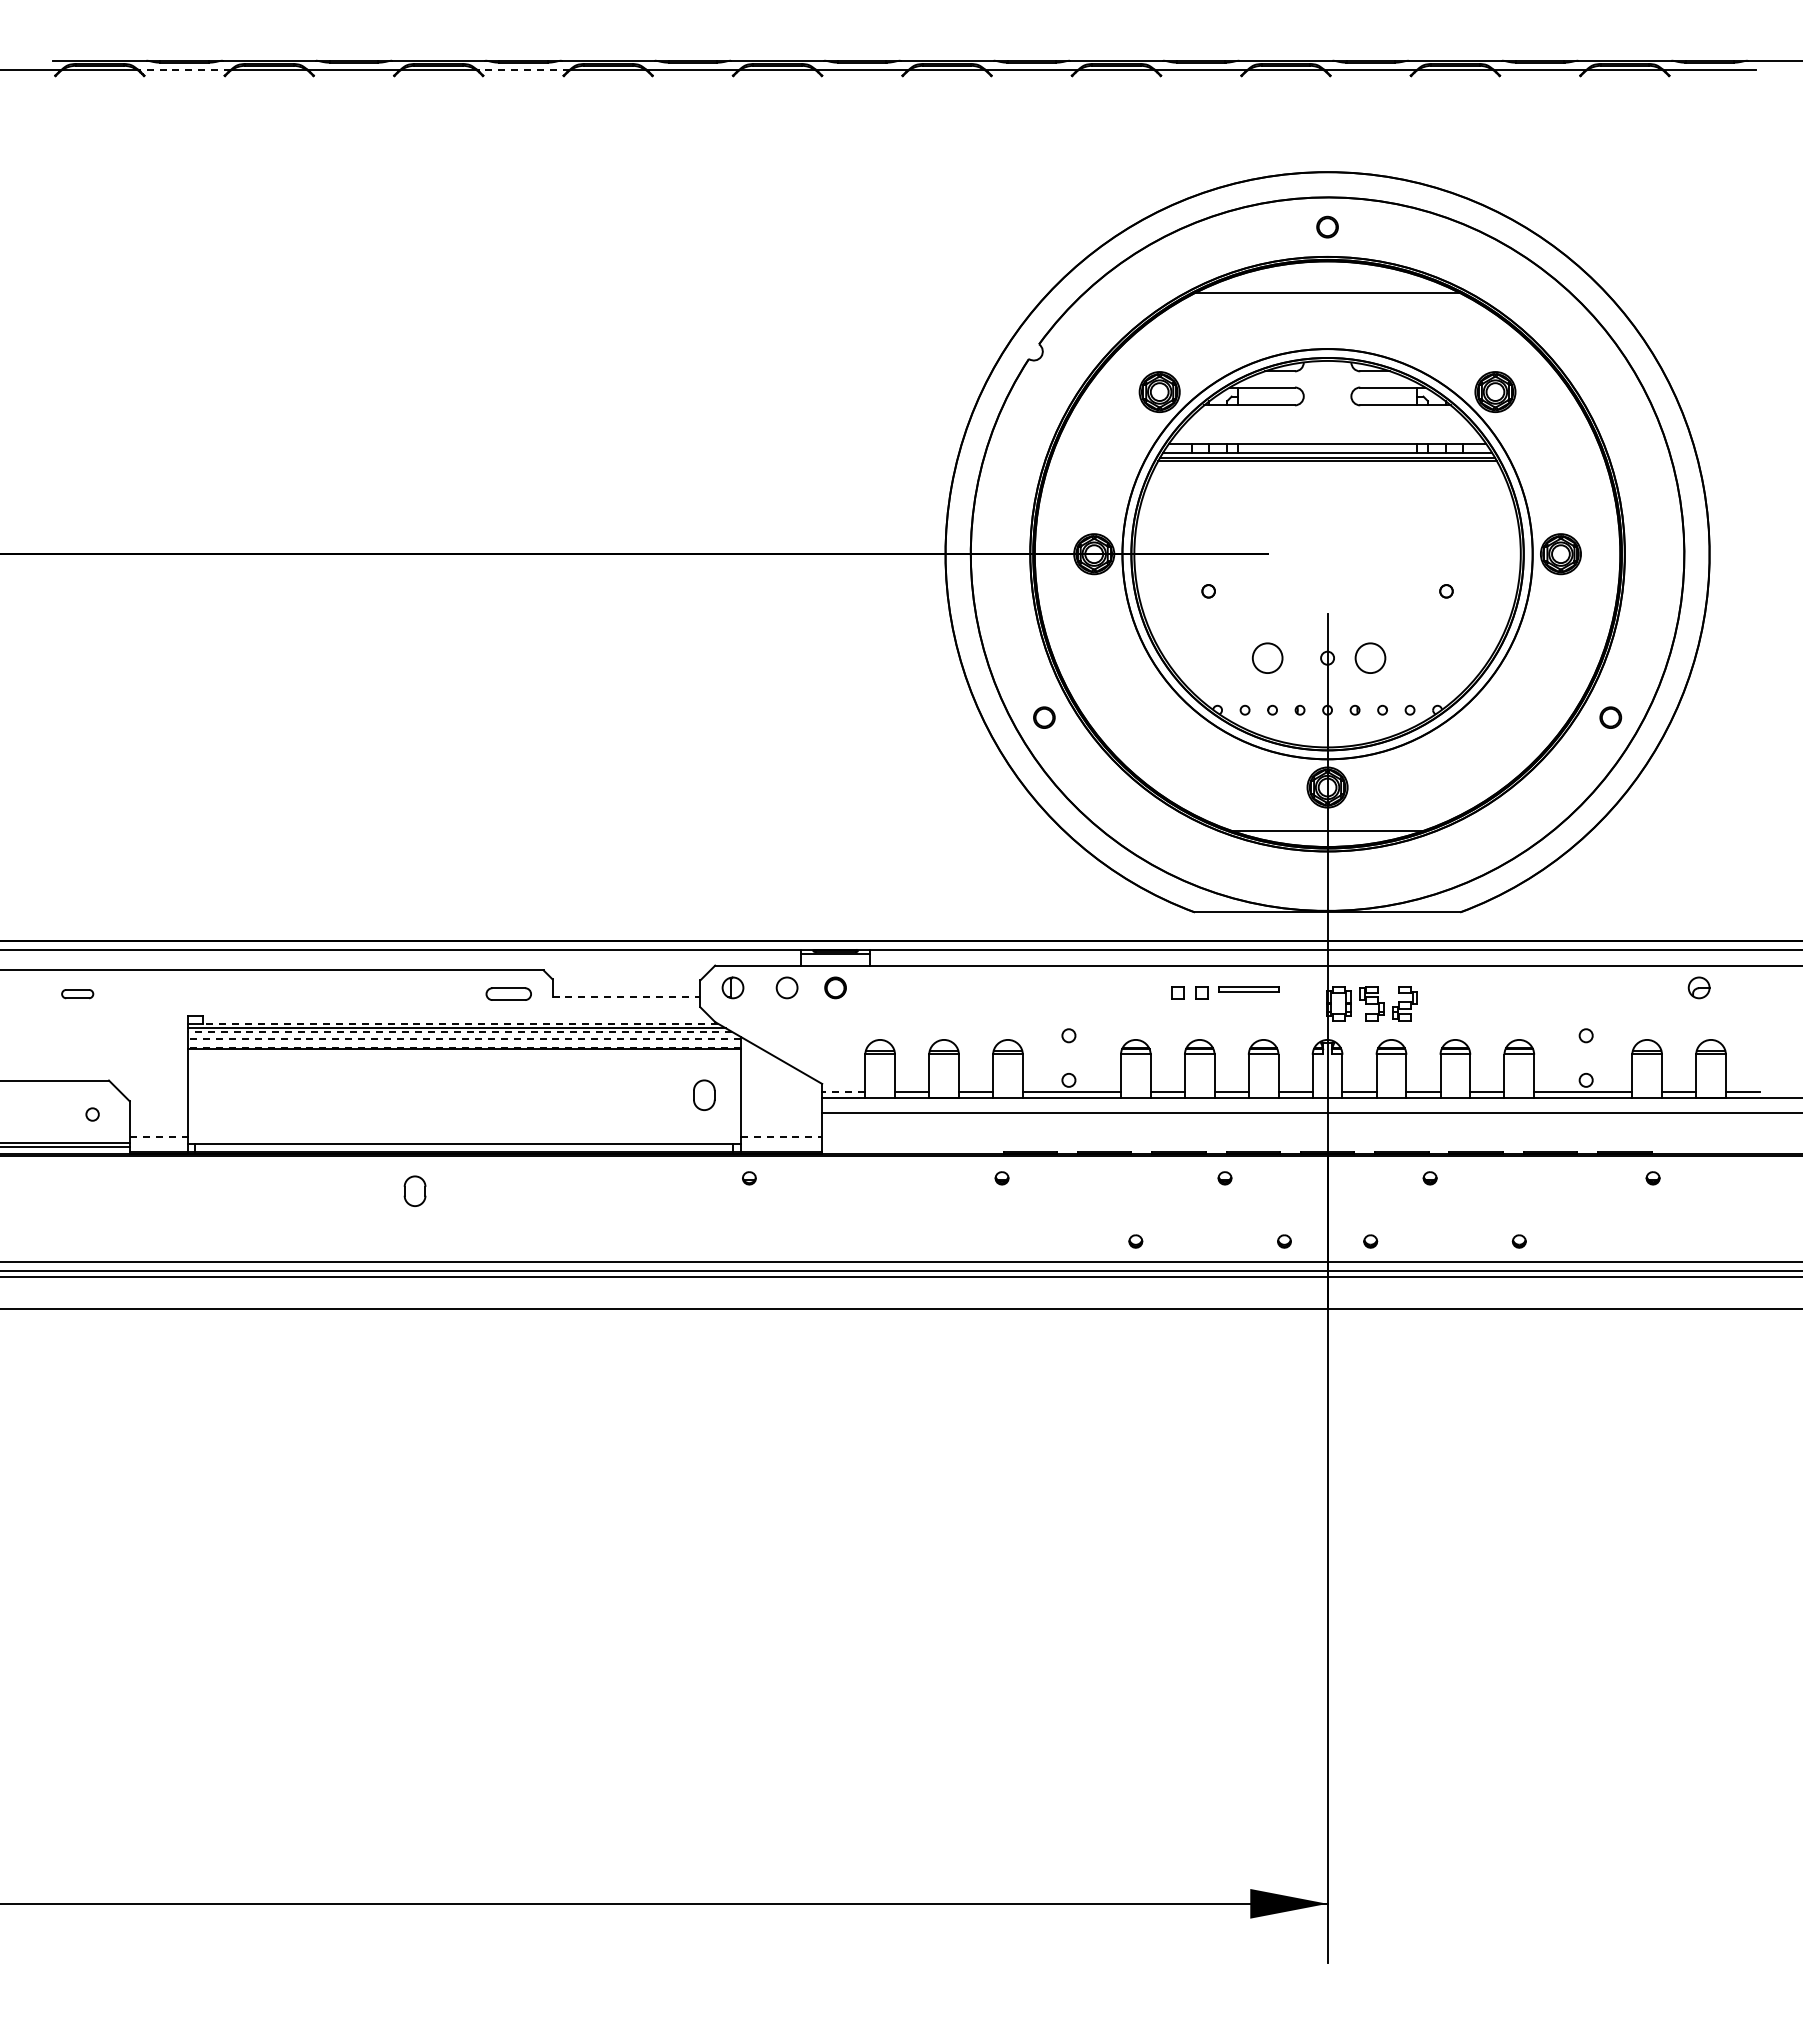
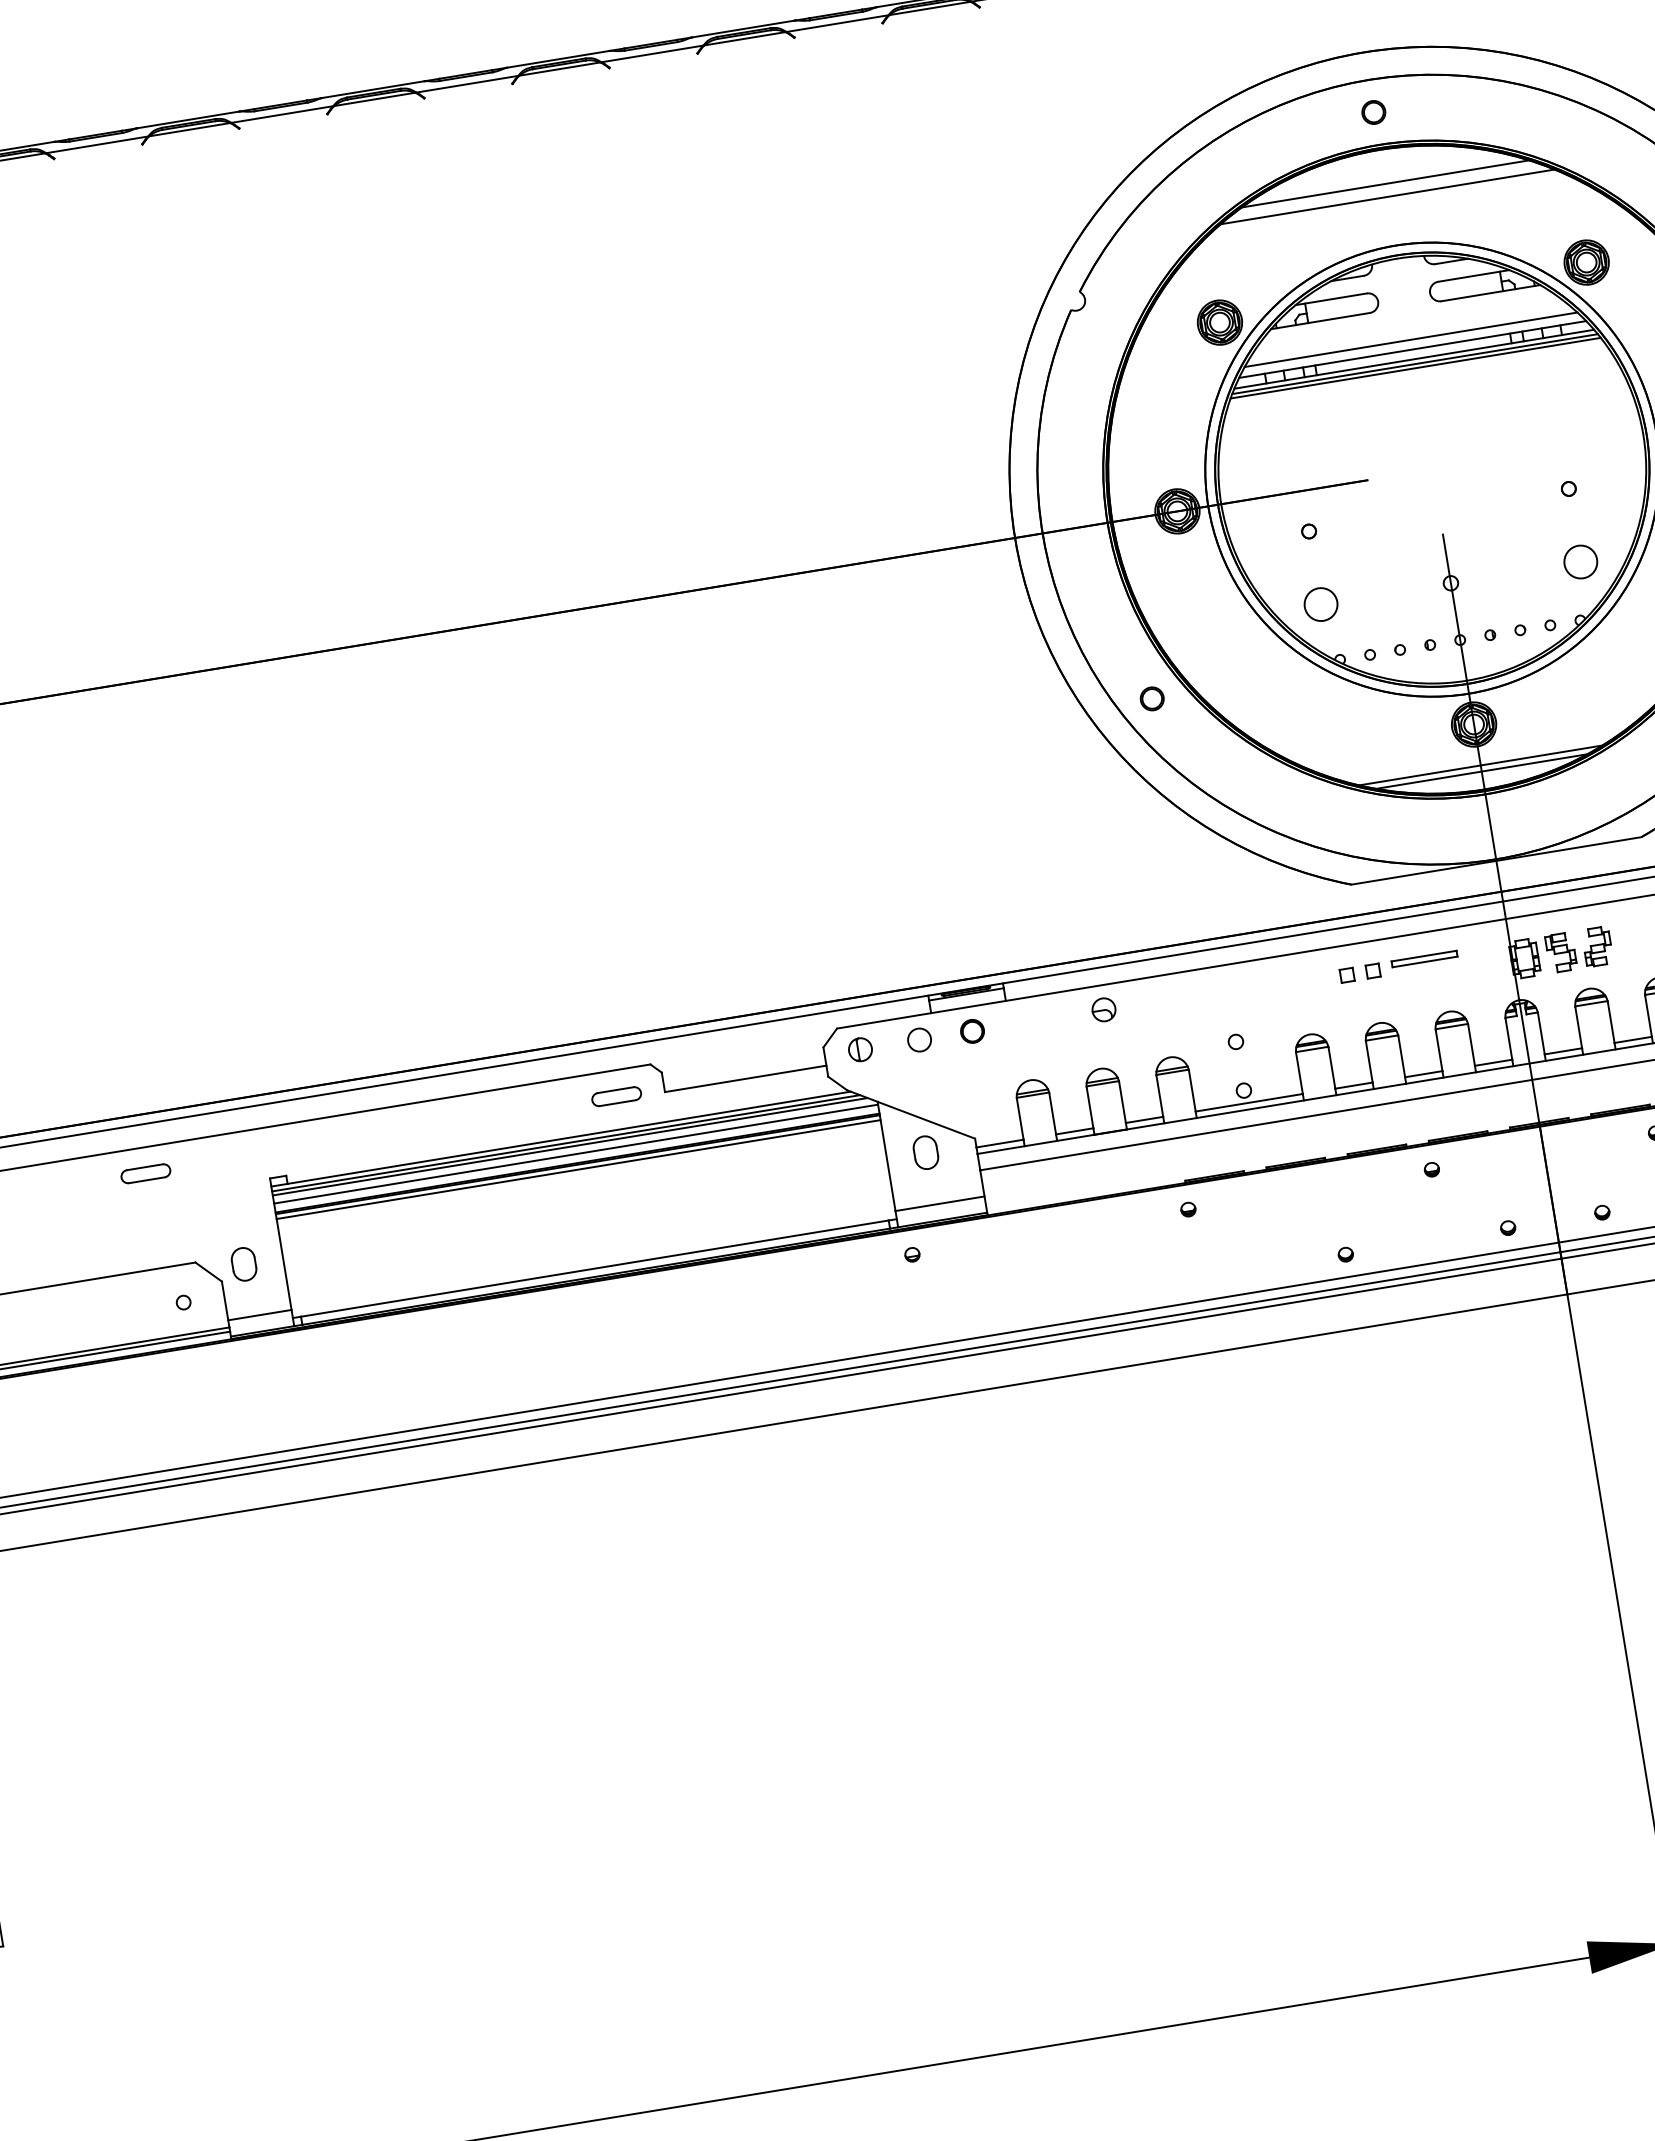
line: (184, 69) -> (97, 144), dashed -> solid
line: (523, 69) -> (467, 84), dashed -> solid
line: (1327, 304) -> (1387, 196), added
line: (1327, 435) -> (1411, 340), added
circle: (1267, 657) -> (1320, 603), moved
circle: (1370, 657) -> (1580, 561), moved
line: (1327, 825) -> (1480, 766), added
part: (955, 987) -> (1103, 1009), added
part: (77, 993) -> (145, 1173), size x1.43
line: (626, 997) -> (745, 1079), dashed -> solid
line: (460, 1023) -> (569, 1137), dashed -> solid
line: (459, 1032) -> (569, 1147), dashed -> solid
line: (463, 1039) -> (575, 1154), dashed -> solid
line: (463, 1047) -> (576, 1163), dashed -> solid
line: (463, 1053) -> (577, 1169), added
line: (843, 1091) -> (999, 1143), dashed -> solid
part: (704, 1094) -> (925, 1151), moved
line: (158, 1136) -> (259, 1314), dashed -> solid
line: (781, 1136) -> (940, 1203), dashed -> solid
part: (414, 1190) -> (243, 1263), moved

